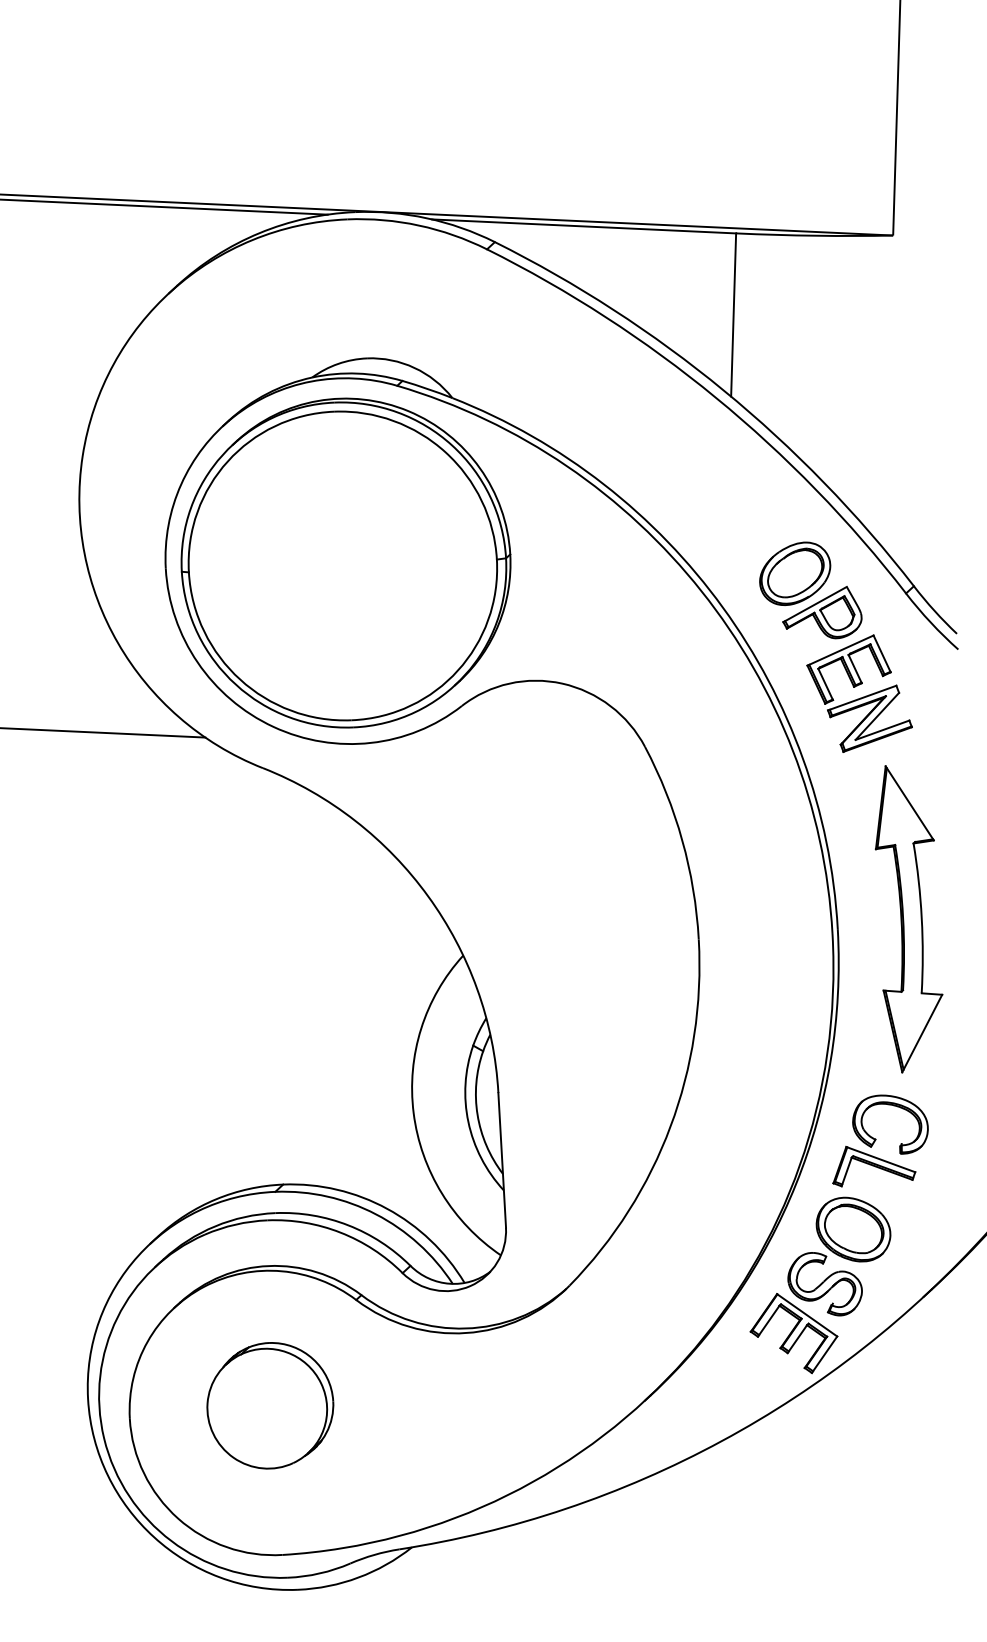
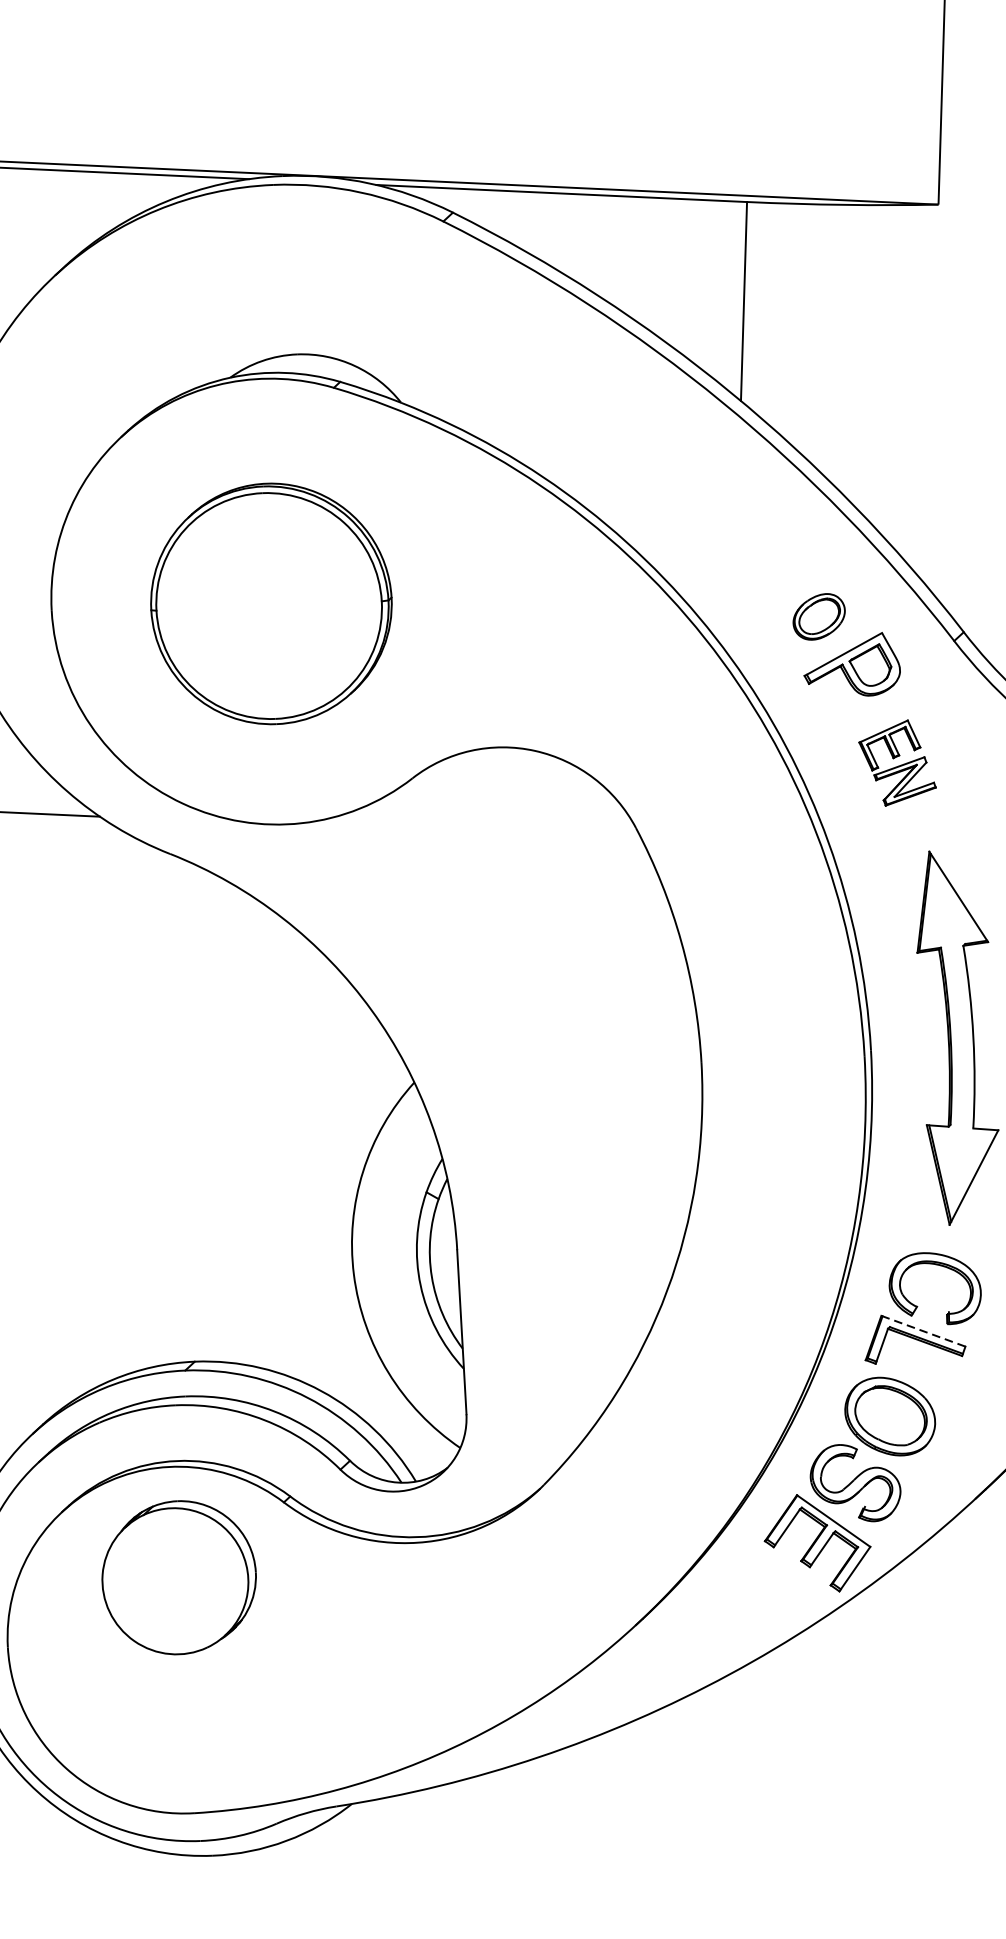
part: (345, 562) -> (270, 603), size x0.6
part: (795, 573) -> (819, 616), size x0.6
part: (859, 693) -> (897, 762), size x0.6
line: (880, 1159) -> (923, 1331), solid -> dashed
part: (270, 1405) -> (179, 1577), moved

